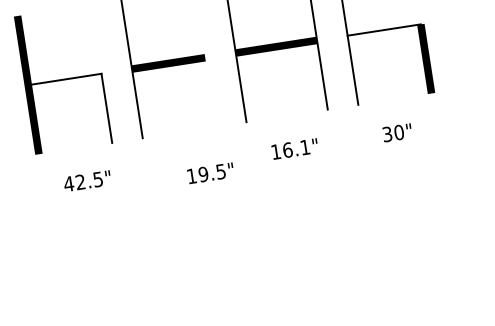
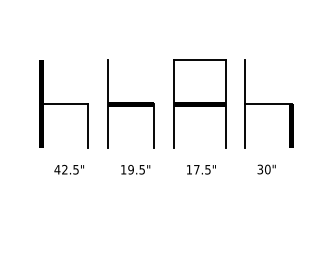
line: (210, 92) -> (154, 126), added
text: (296, 148) -> (202, 169), 16.1" -> 17.5"
text: (210, 172) -> (135, 169), moved

